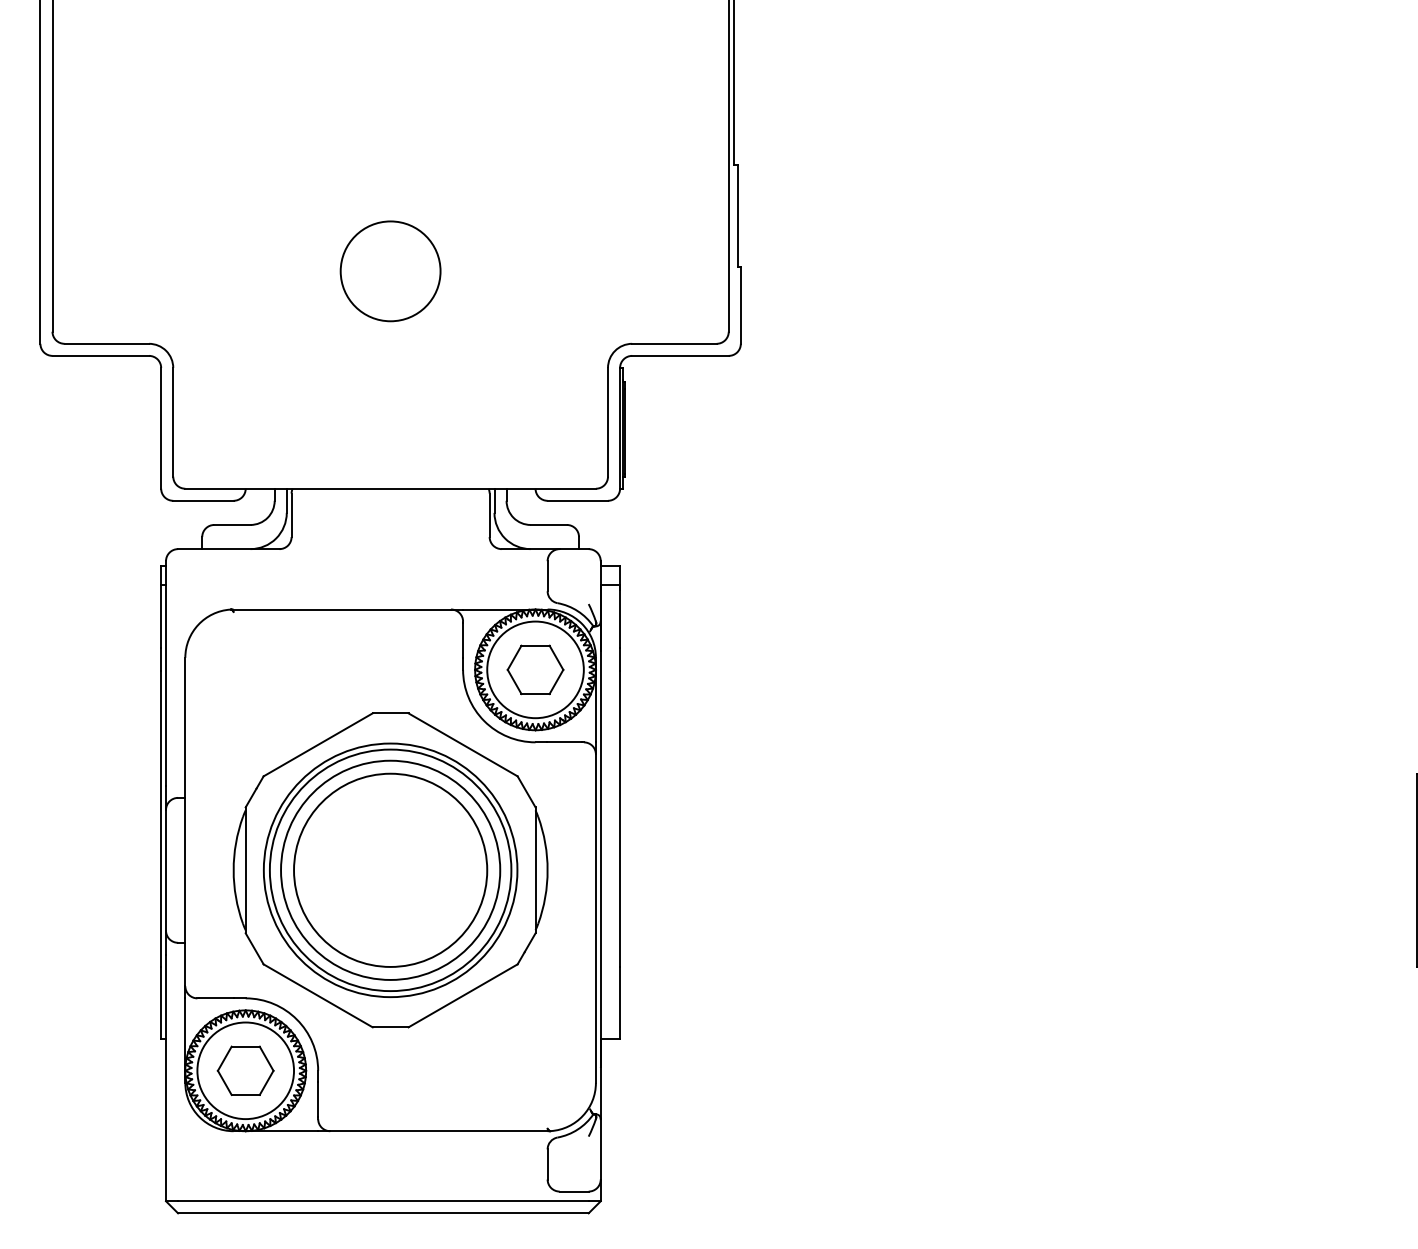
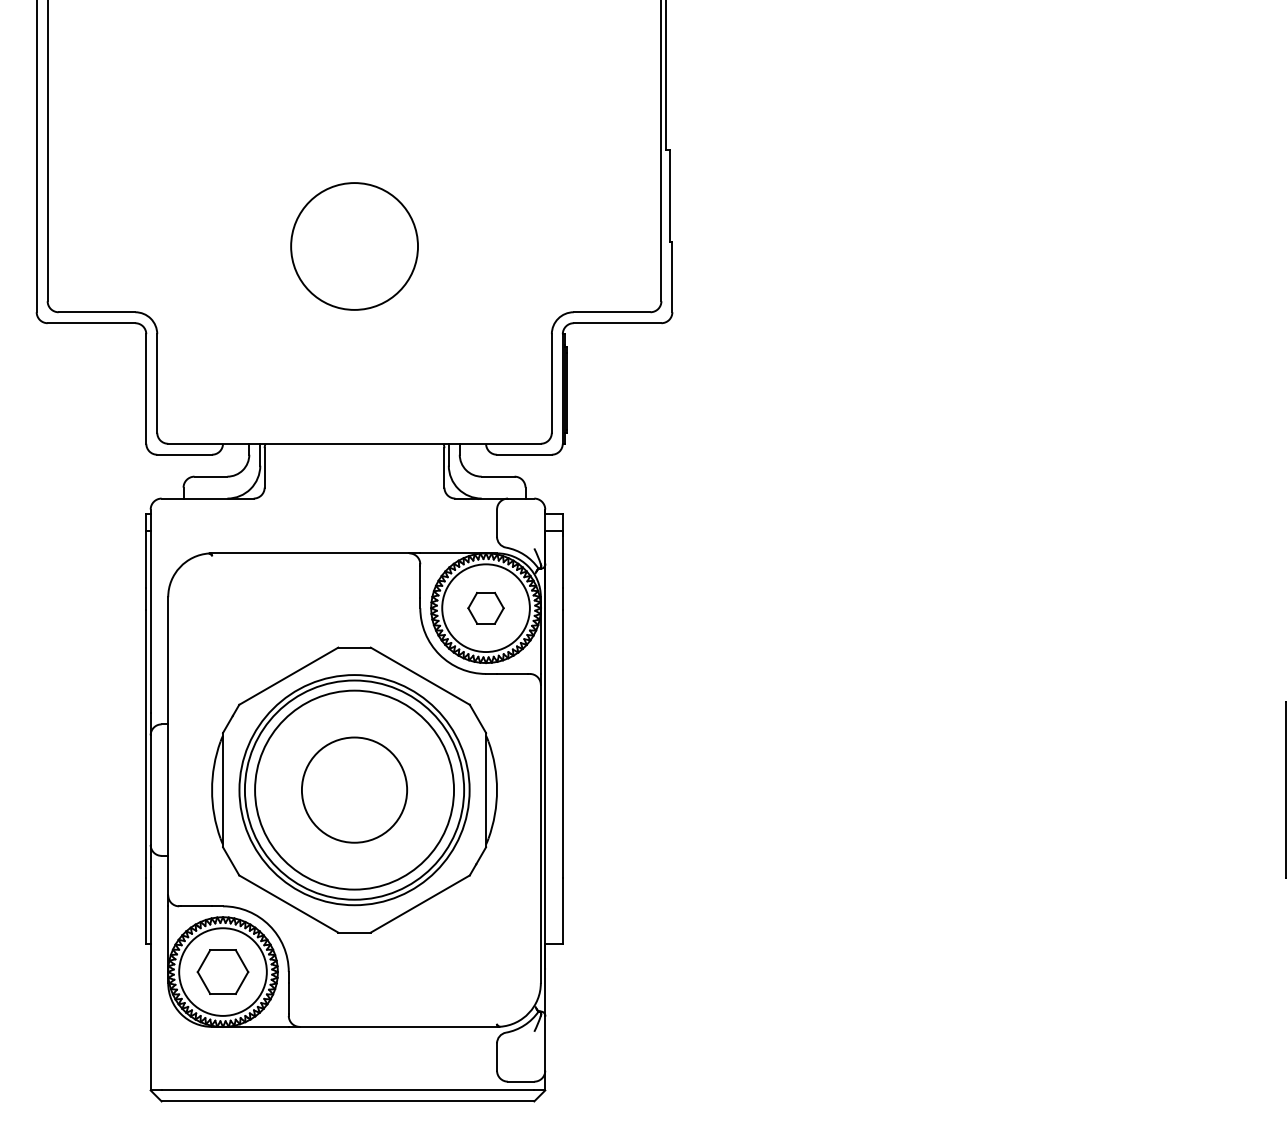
circle: (390, 271) -> (354, 246), size x1.4
part: (534, 670) -> (485, 608), size x0.7
circle: (390, 869) -> (354, 789), size x0.6

